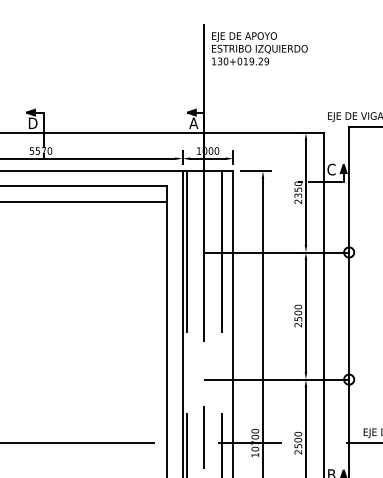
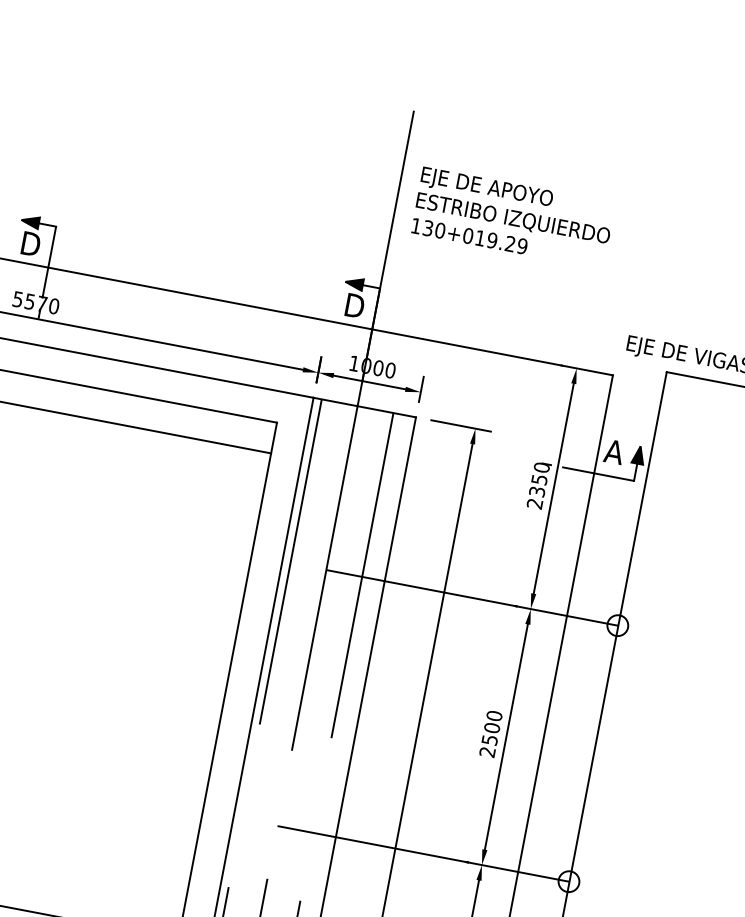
text: (259, 48) -> (512, 217), moved
text: (193, 122) -> (354, 304), A -> D
text: (331, 169) -> (614, 451), C -> A

